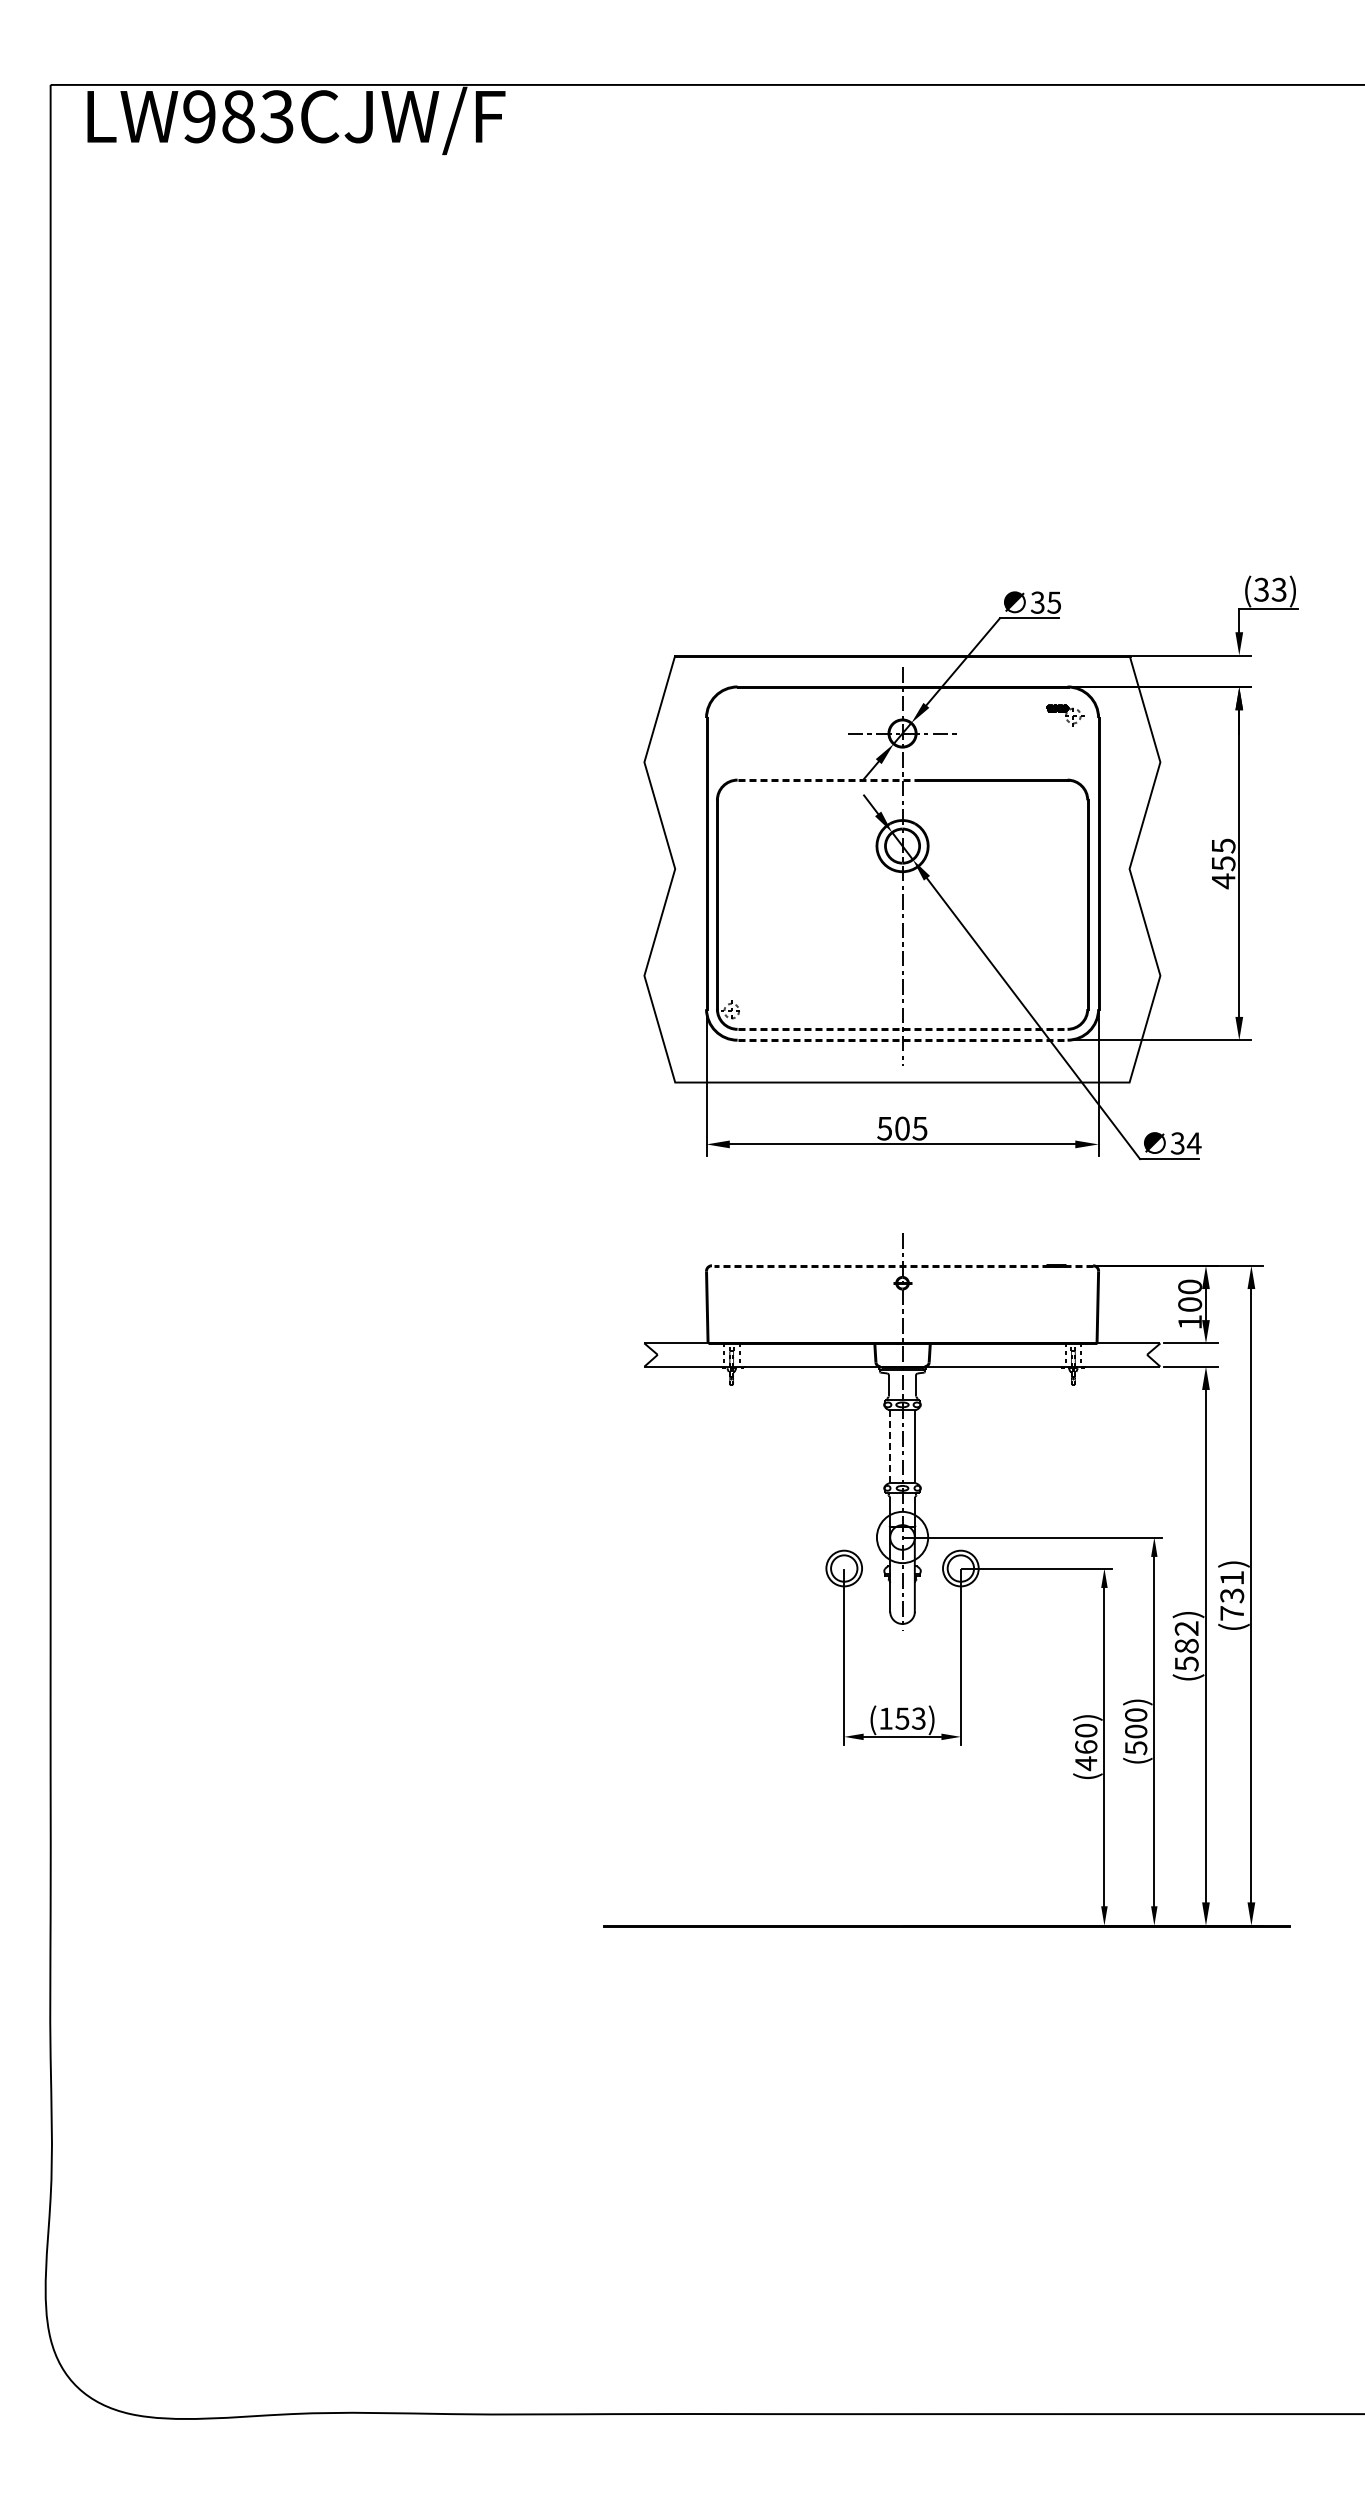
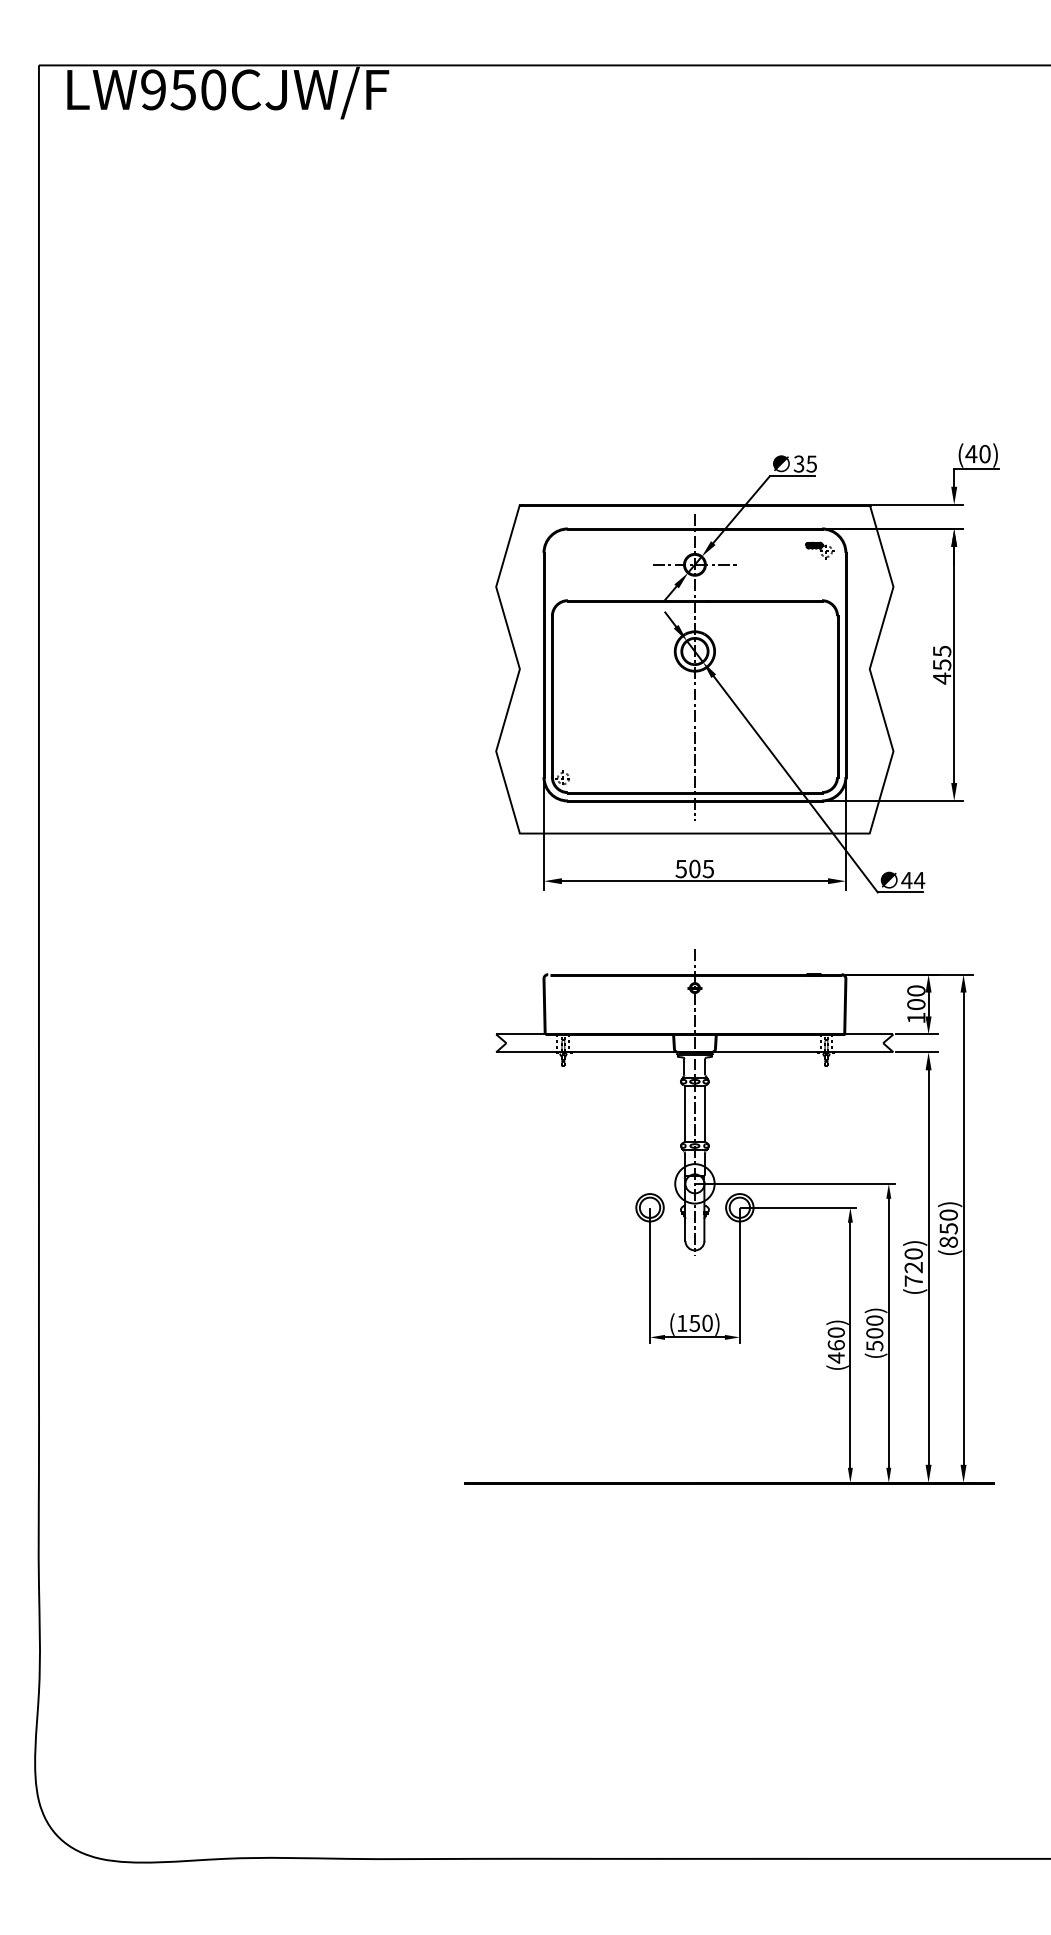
text: (257, 116) -> (198, 89), LW983CJW/F -> LW950CJW/F
text: (1269, 589) -> (977, 453), (33) -> (40)
line: (828, 780) -> (637, 600), dashed -> solid
line: (902, 1029) -> (694, 792), dashed -> solid
line: (902, 1040) -> (694, 801), dashed -> solid
text: (1177, 1143) -> (906, 880), 34 -> 44
line: (903, 1265) -> (695, 974), dashed -> solid
line: (889, 1446) -> (684, 1113), dashed -> solid
text: (1232, 1595) -> (949, 1228), (731) -> (850)
text: (1186, 1646) -> (913, 1267), (582) -> (720)
text: (918, 1718) -> (707, 1323), (153) -> (150)

